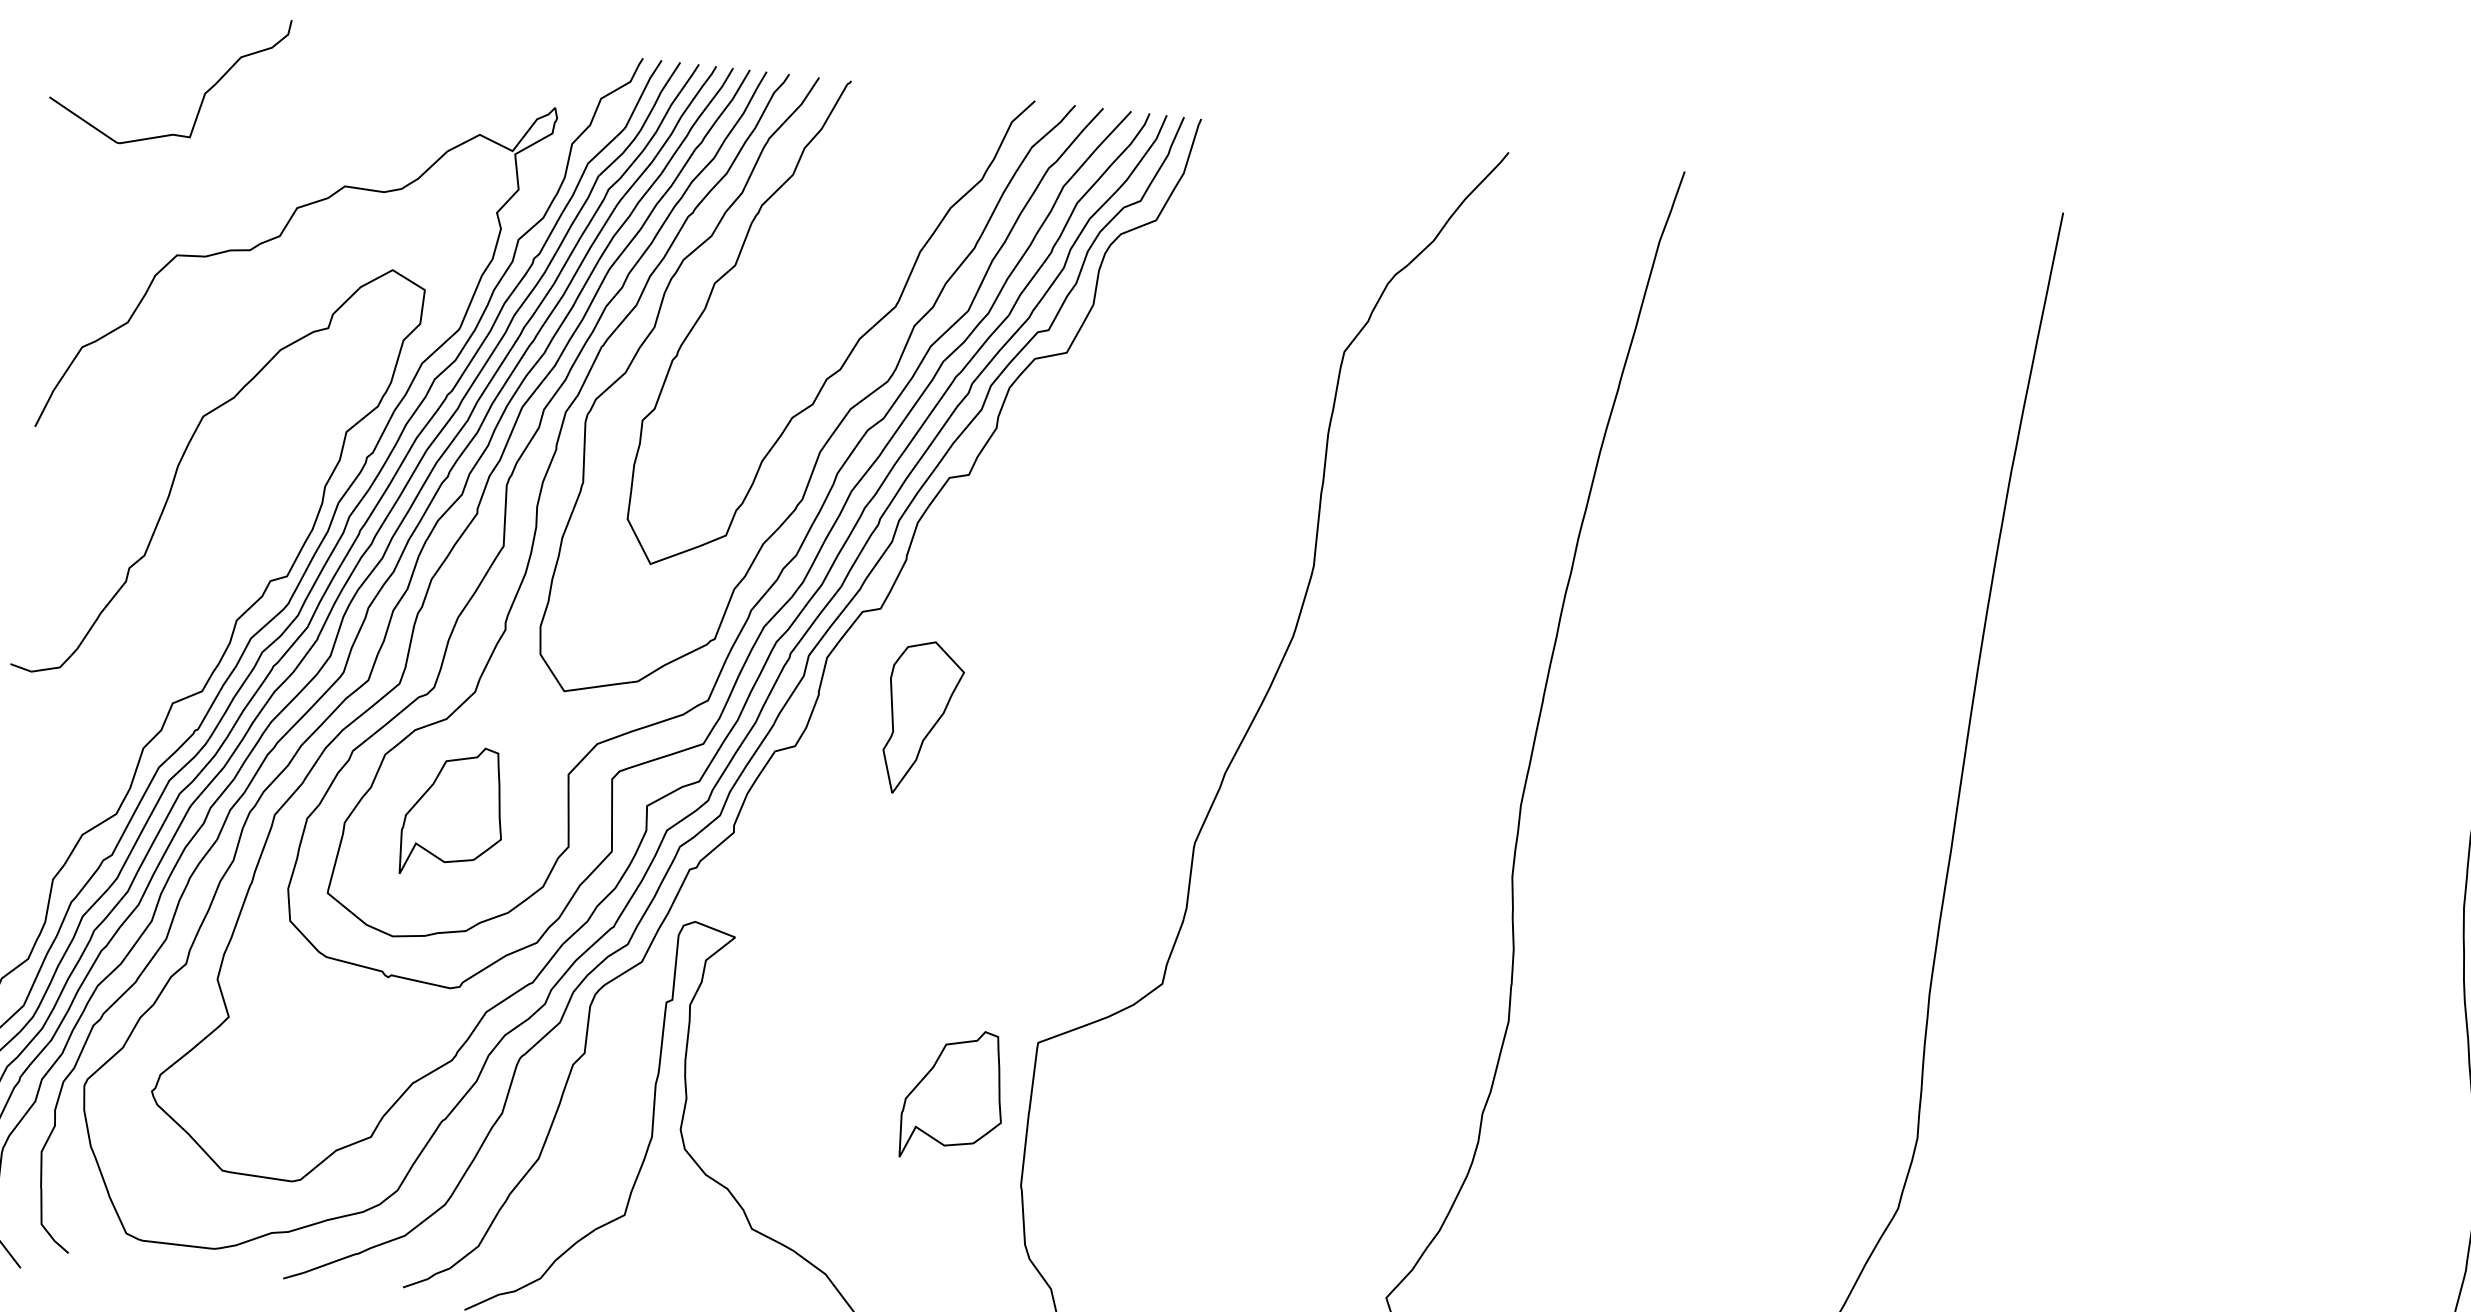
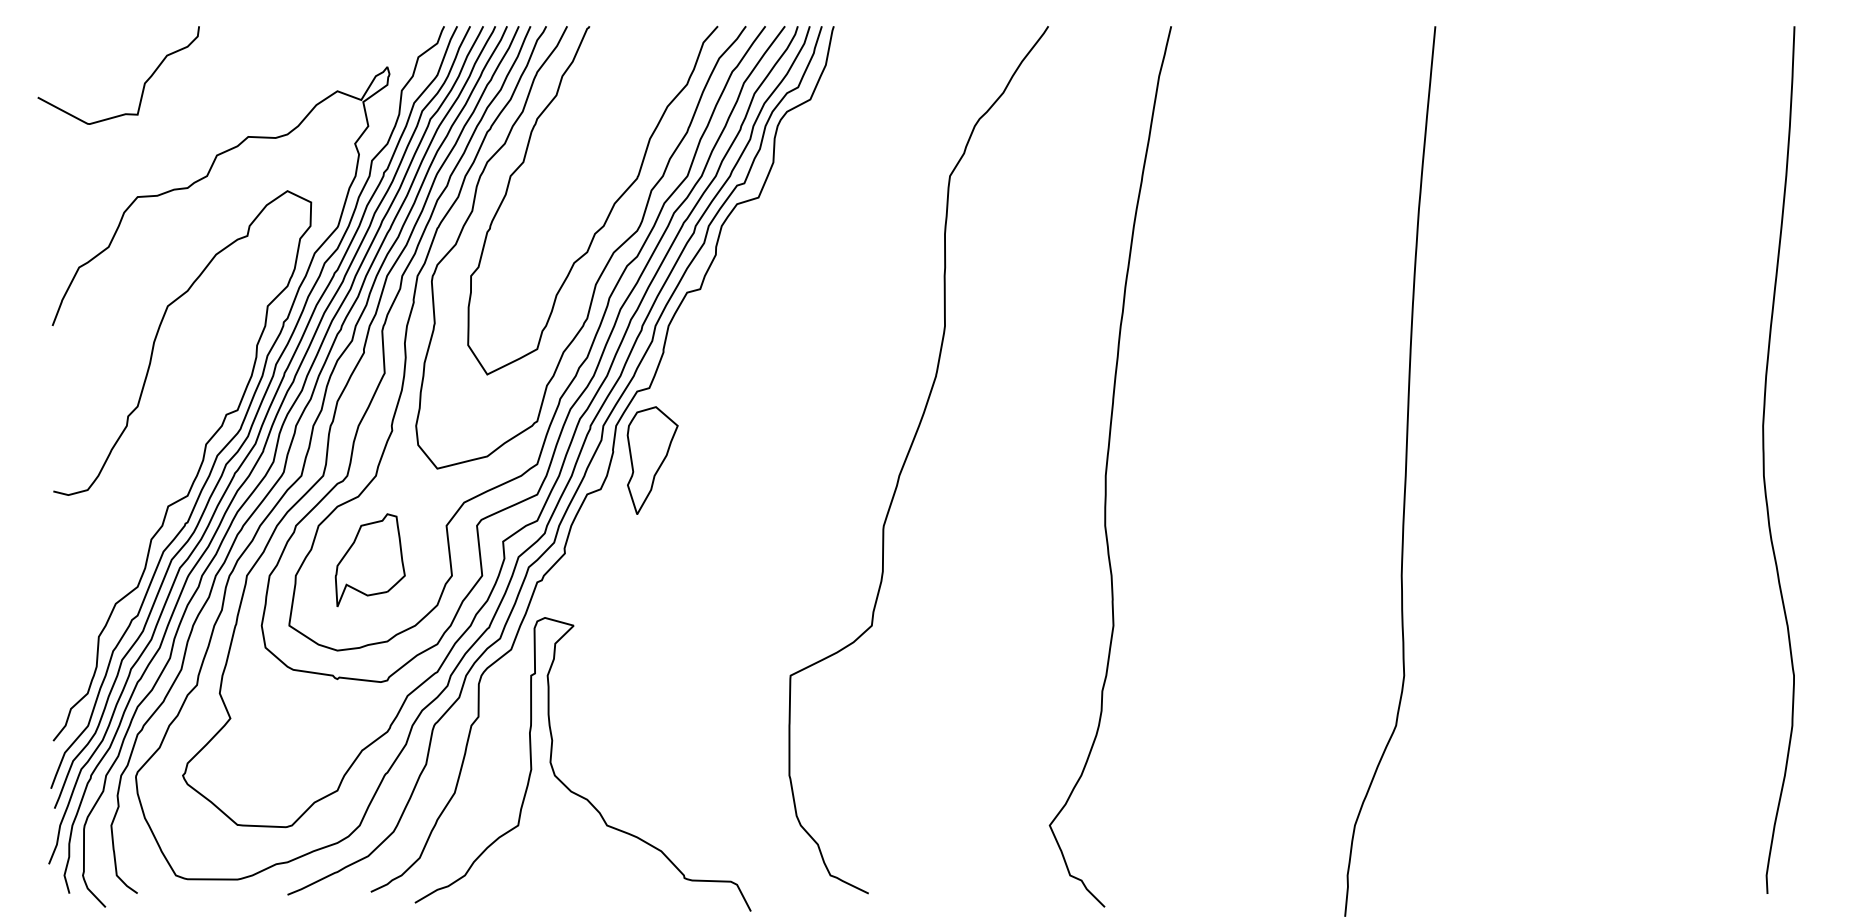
part: (922, 718) -> (652, 460), moved
part: (952, 1095) -> (735, 718), removed

